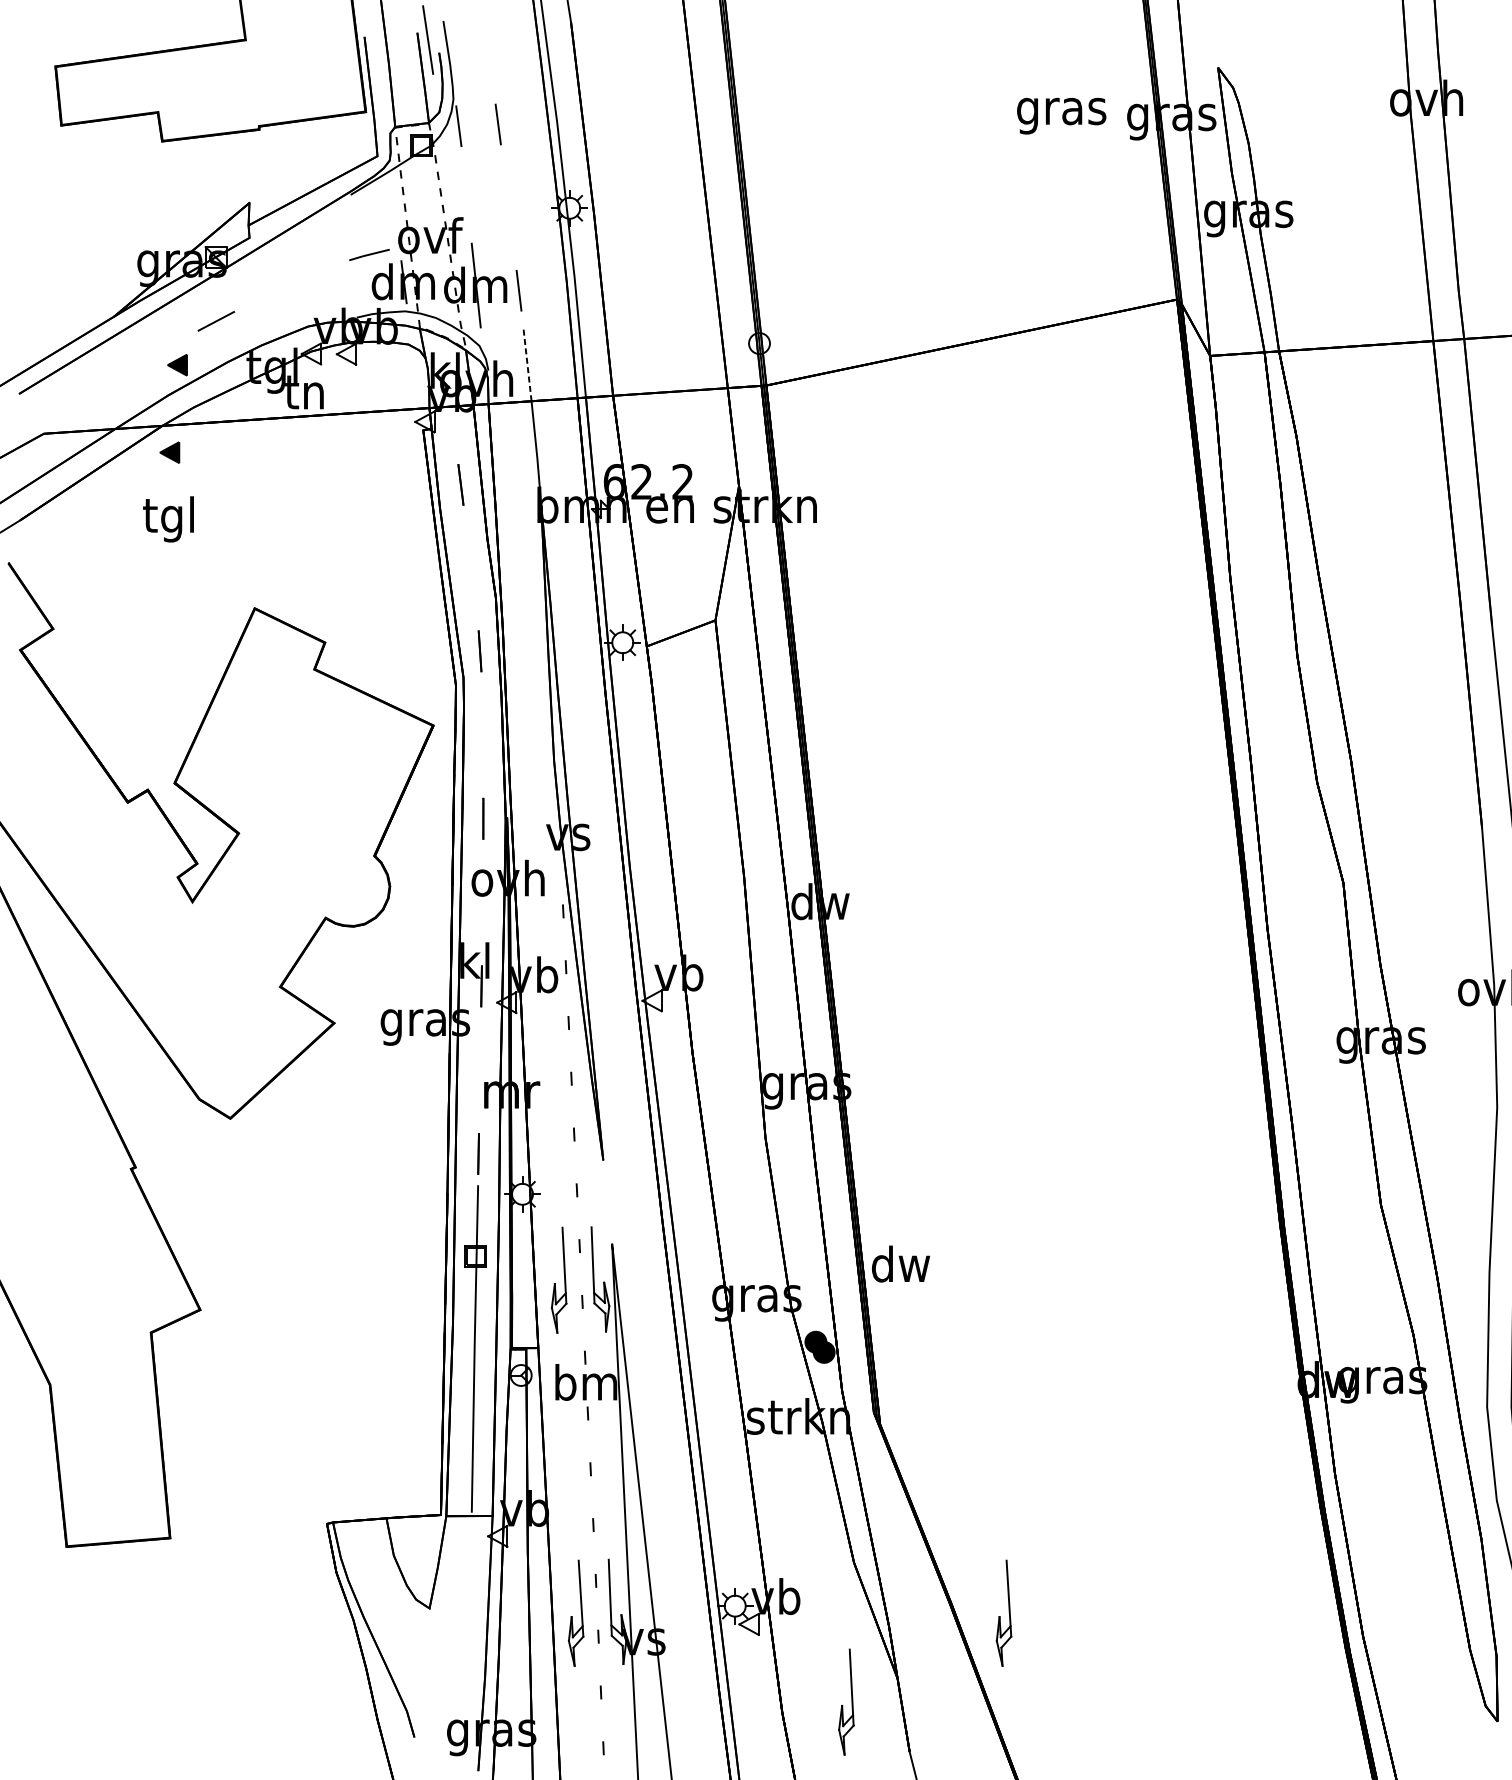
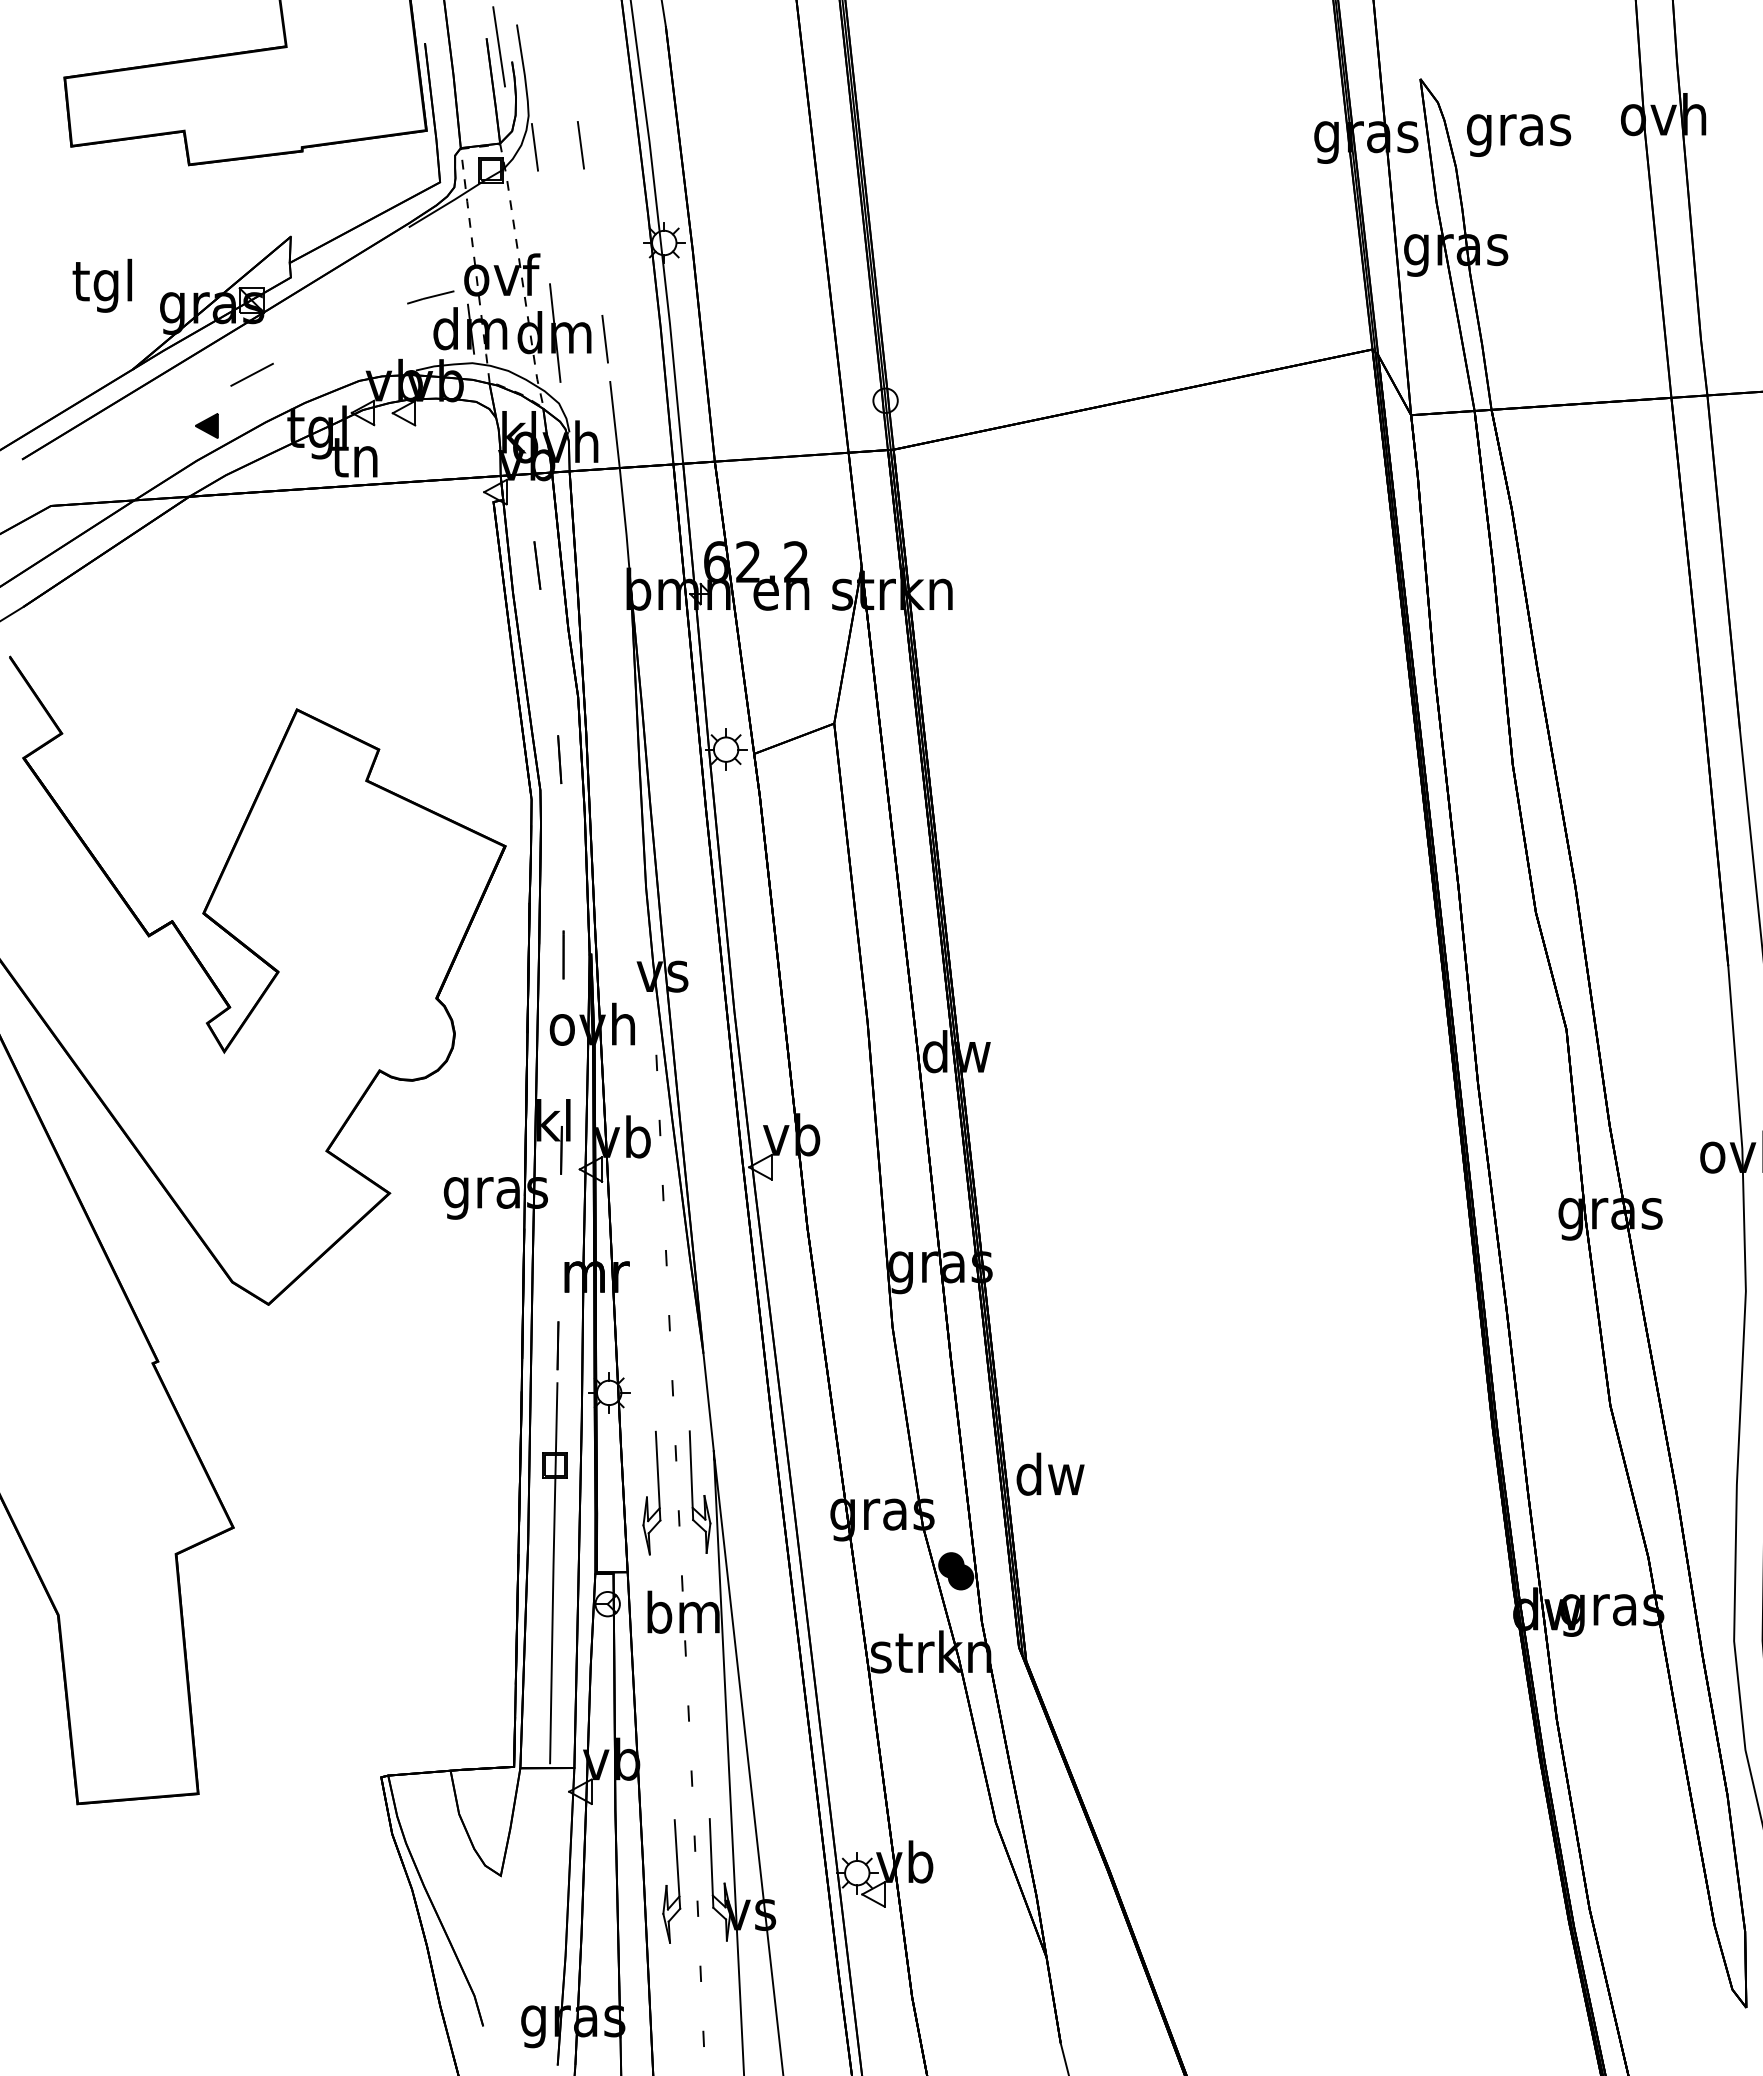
text: (1062, 116) -> (1519, 135), moved
line: (527, 363) -> (614, 424), dashed -> solid
part: (169, 452) -> (197, 527), removed
text: (167, 519) -> (101, 285), moved
line: (607, 1201) -> (708, 1401), added
part: (1003, 1613) -> (1170, 1881), removed
part: (846, 1701) -> (986, 1984), removed

